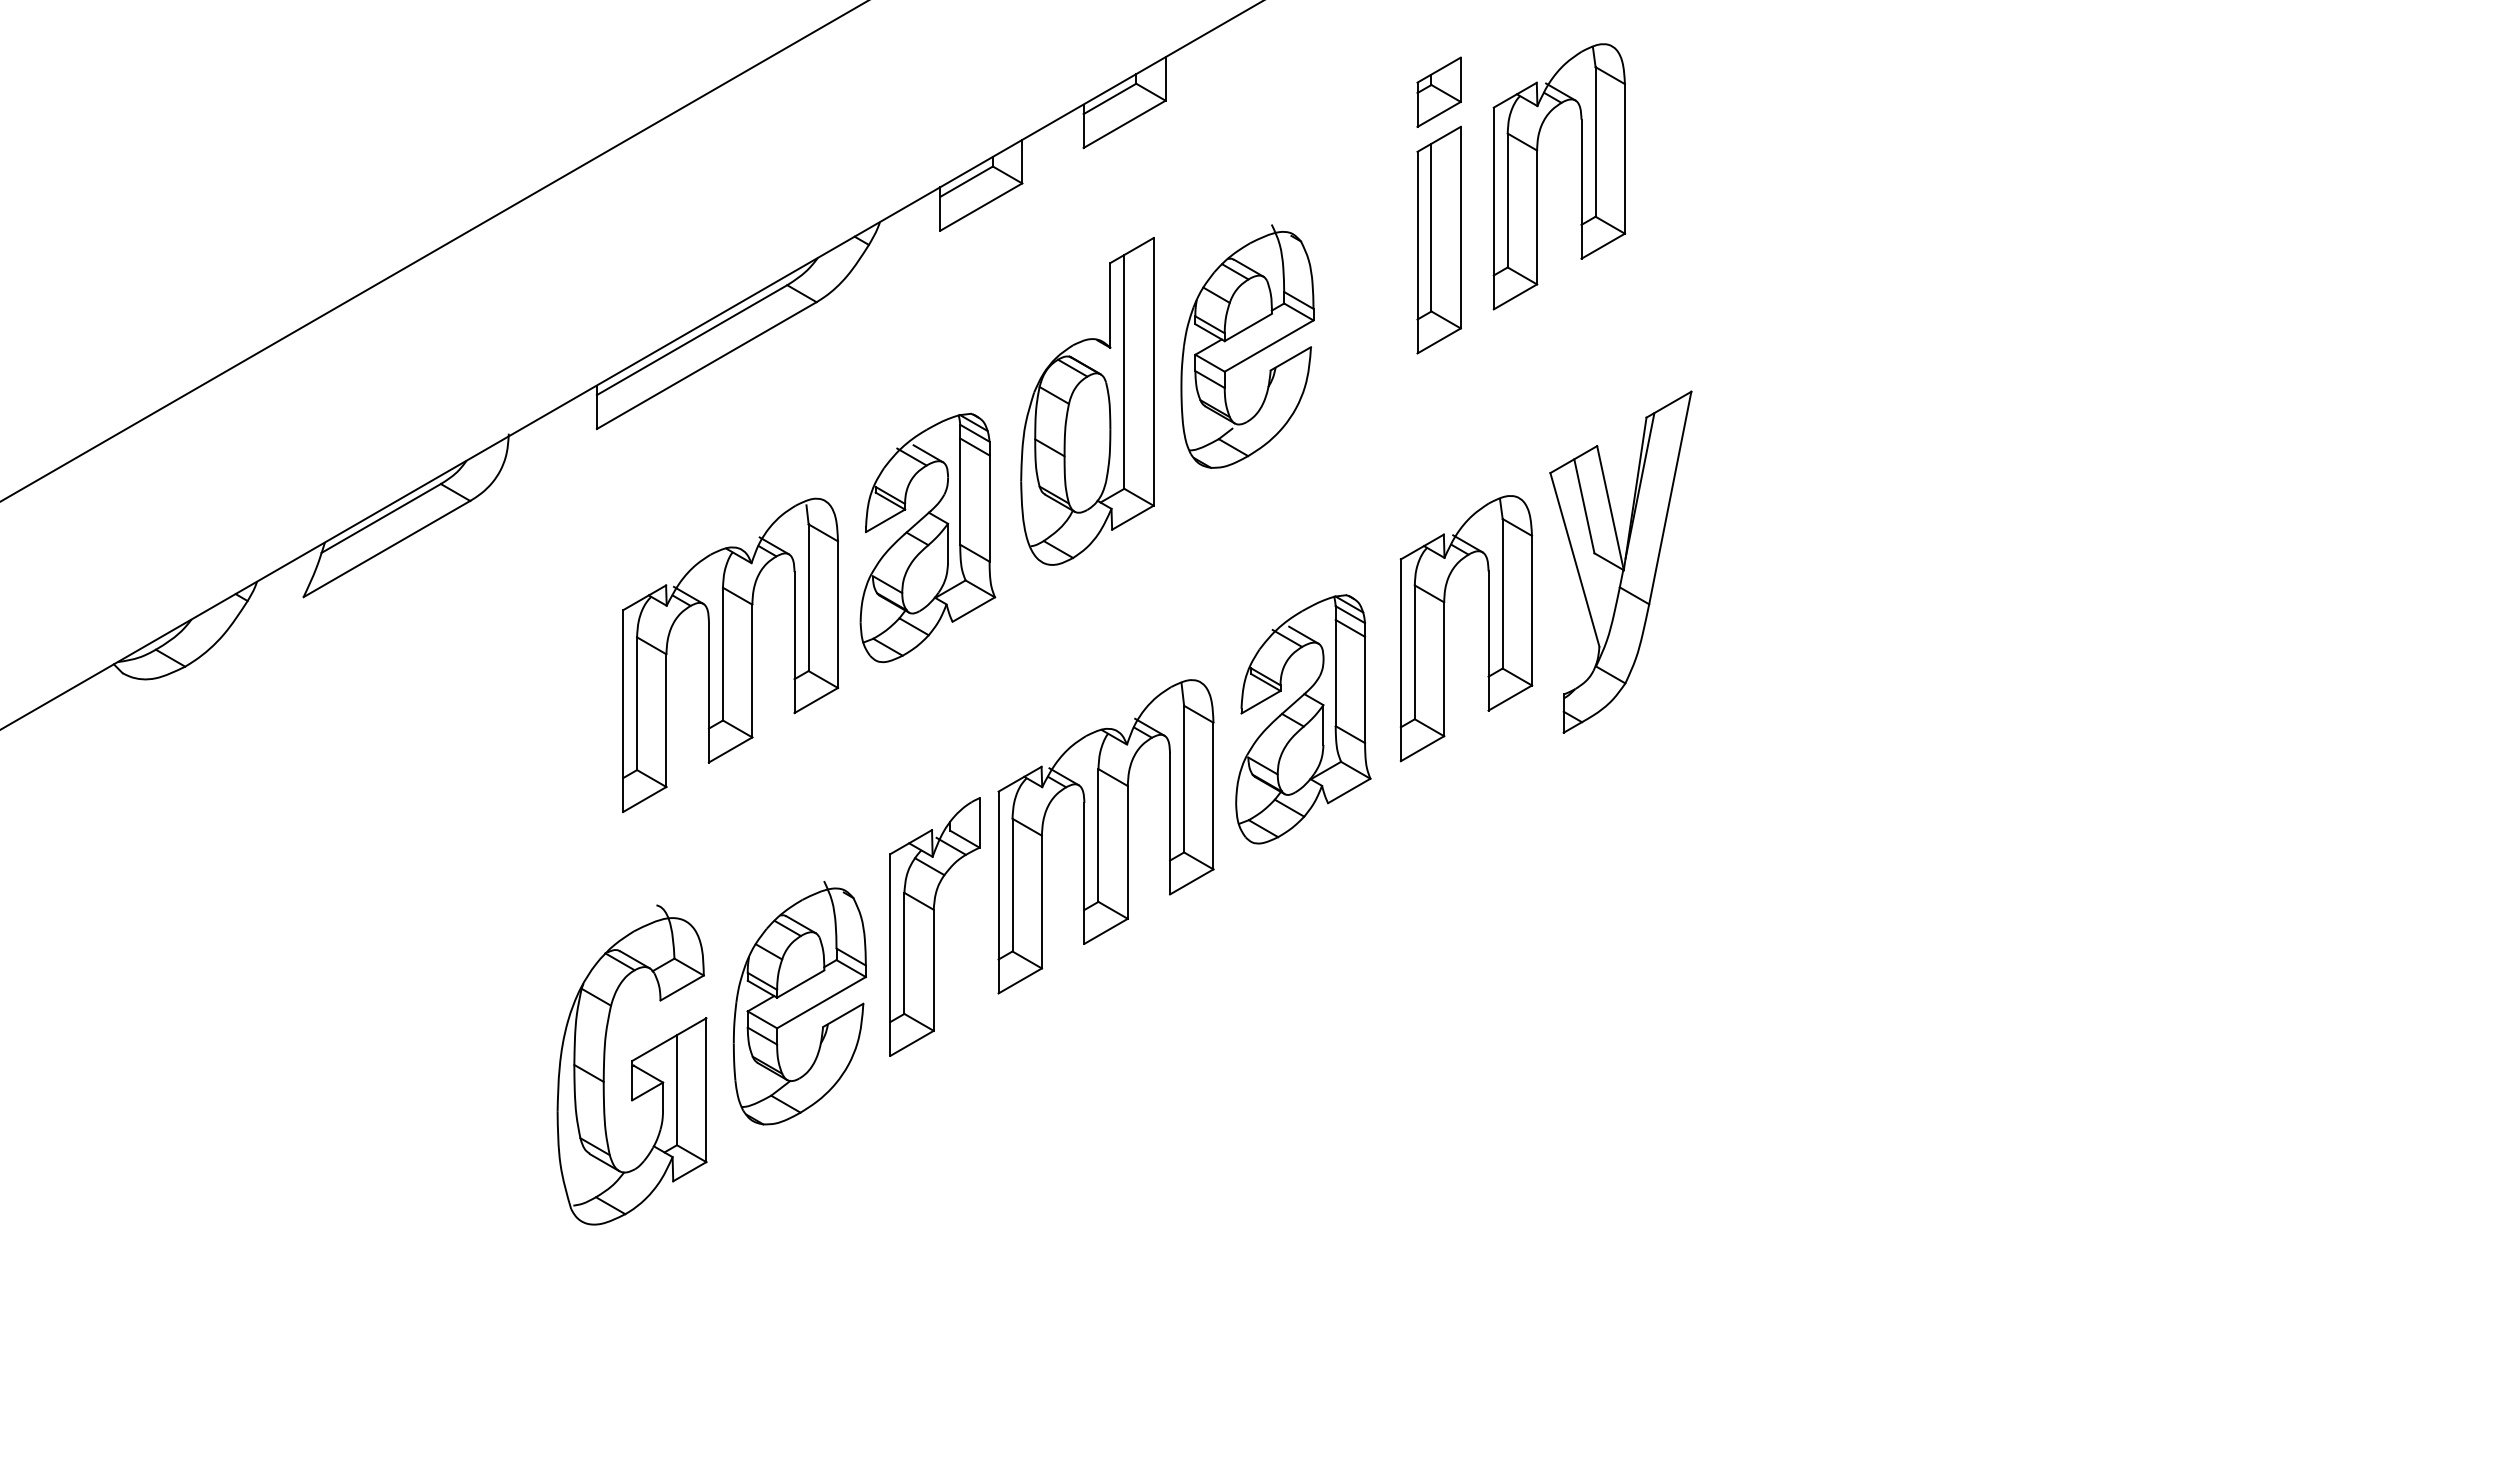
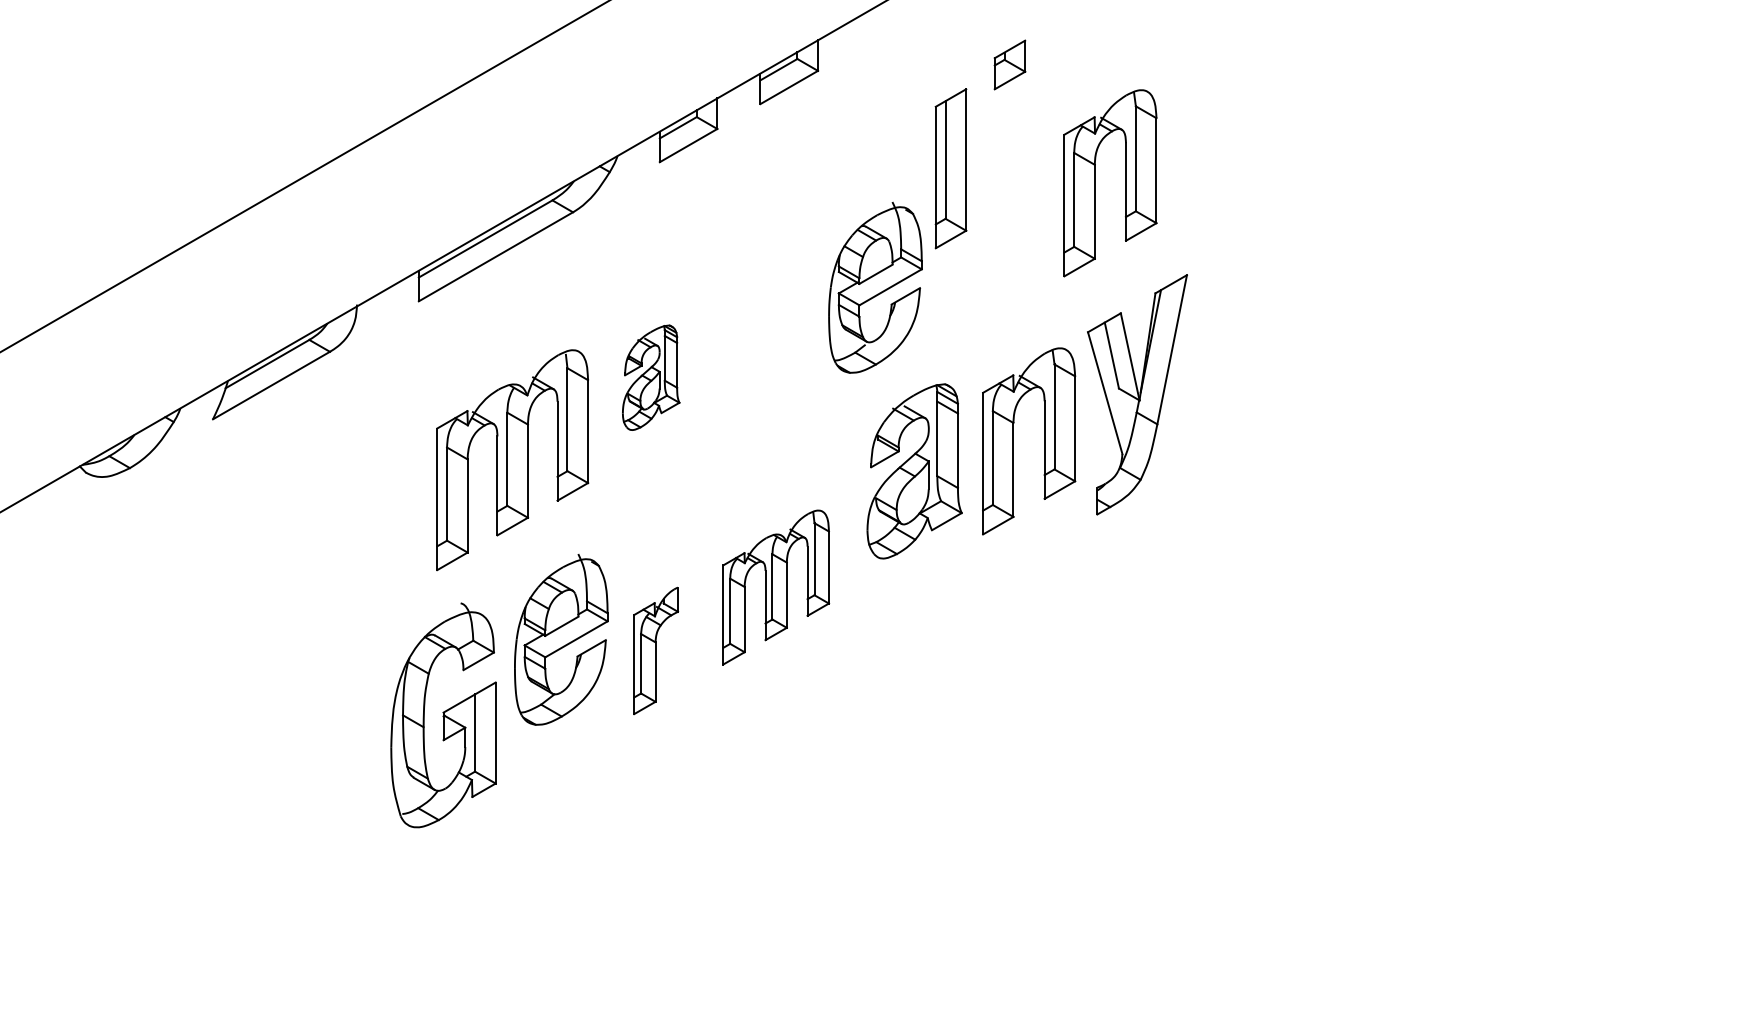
part: (1537, 176) -> (1095, 183), moved
part: (1438, 239) -> (950, 168), moved
part: (1247, 346) -> (875, 287), moved
part: (1087, 401) -> (763, 282), removed
part: (927, 537) -> (650, 377), size x0.6
part: (1303, 719) -> (914, 471), moved
part: (1105, 836) -> (775, 587), size x0.7
part: (934, 926) -> (655, 650), size x0.7
part: (799, 1003) -> (561, 639), moved
part: (631, 1064) -> (443, 715), moved

